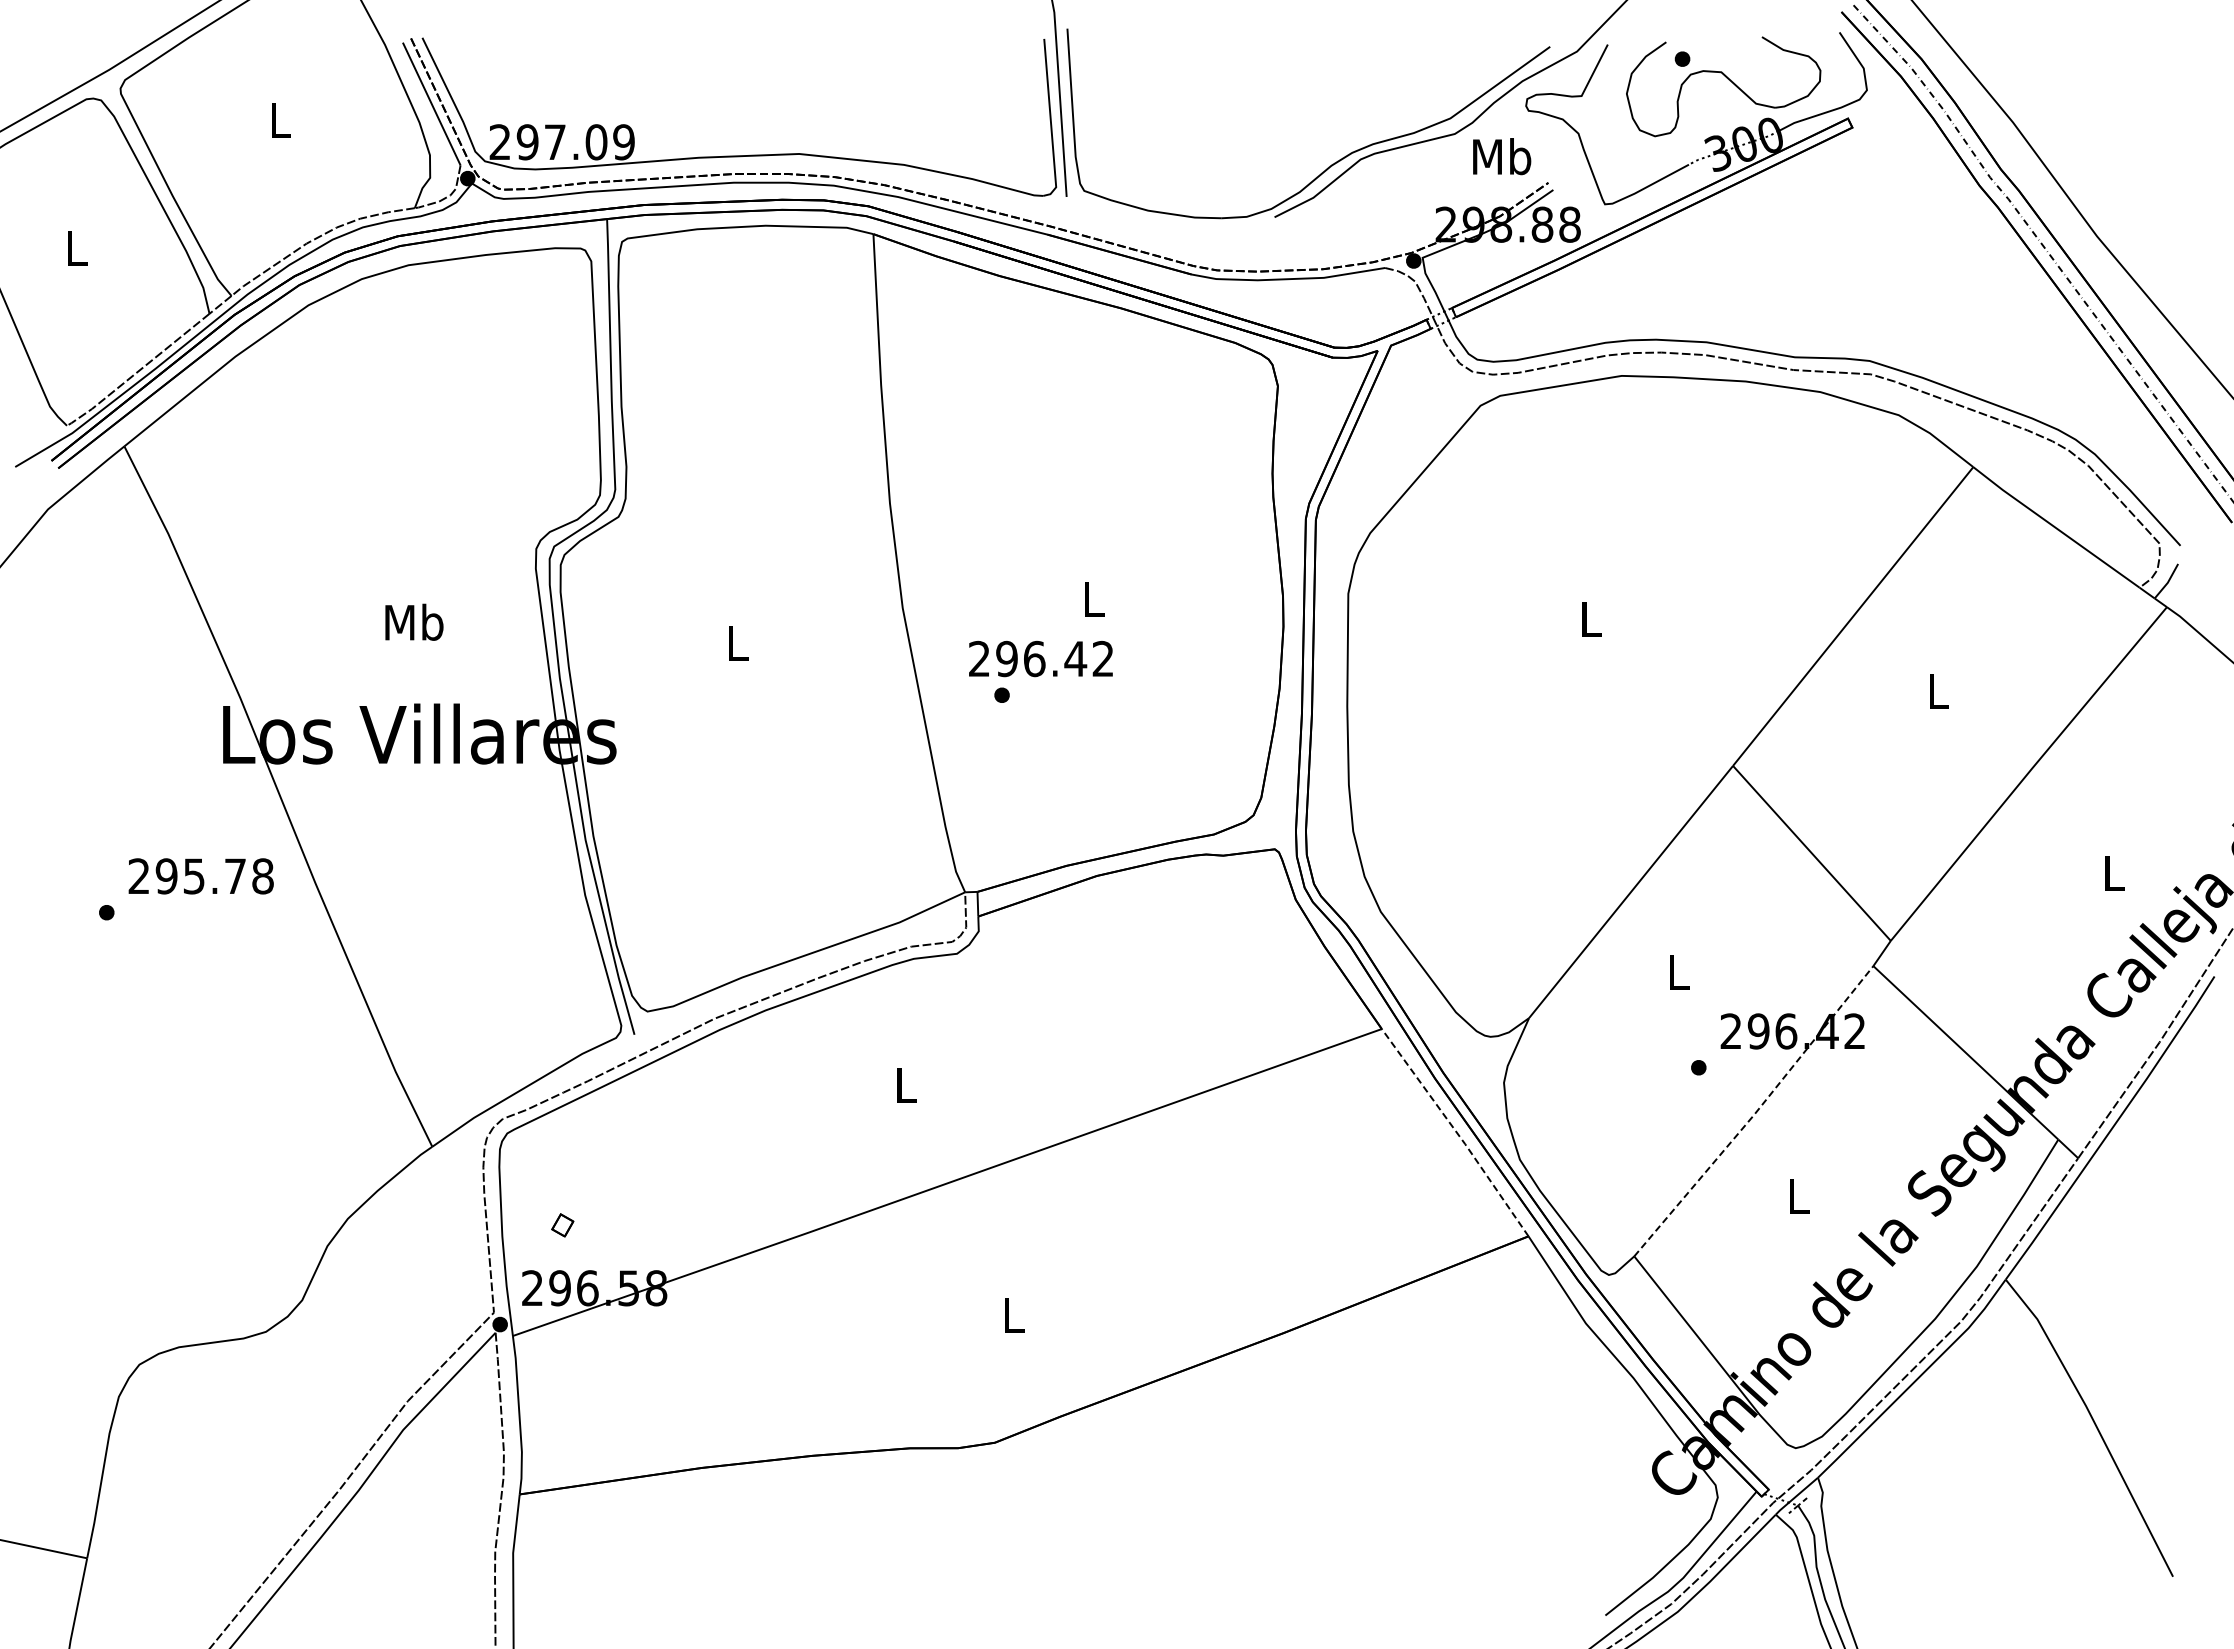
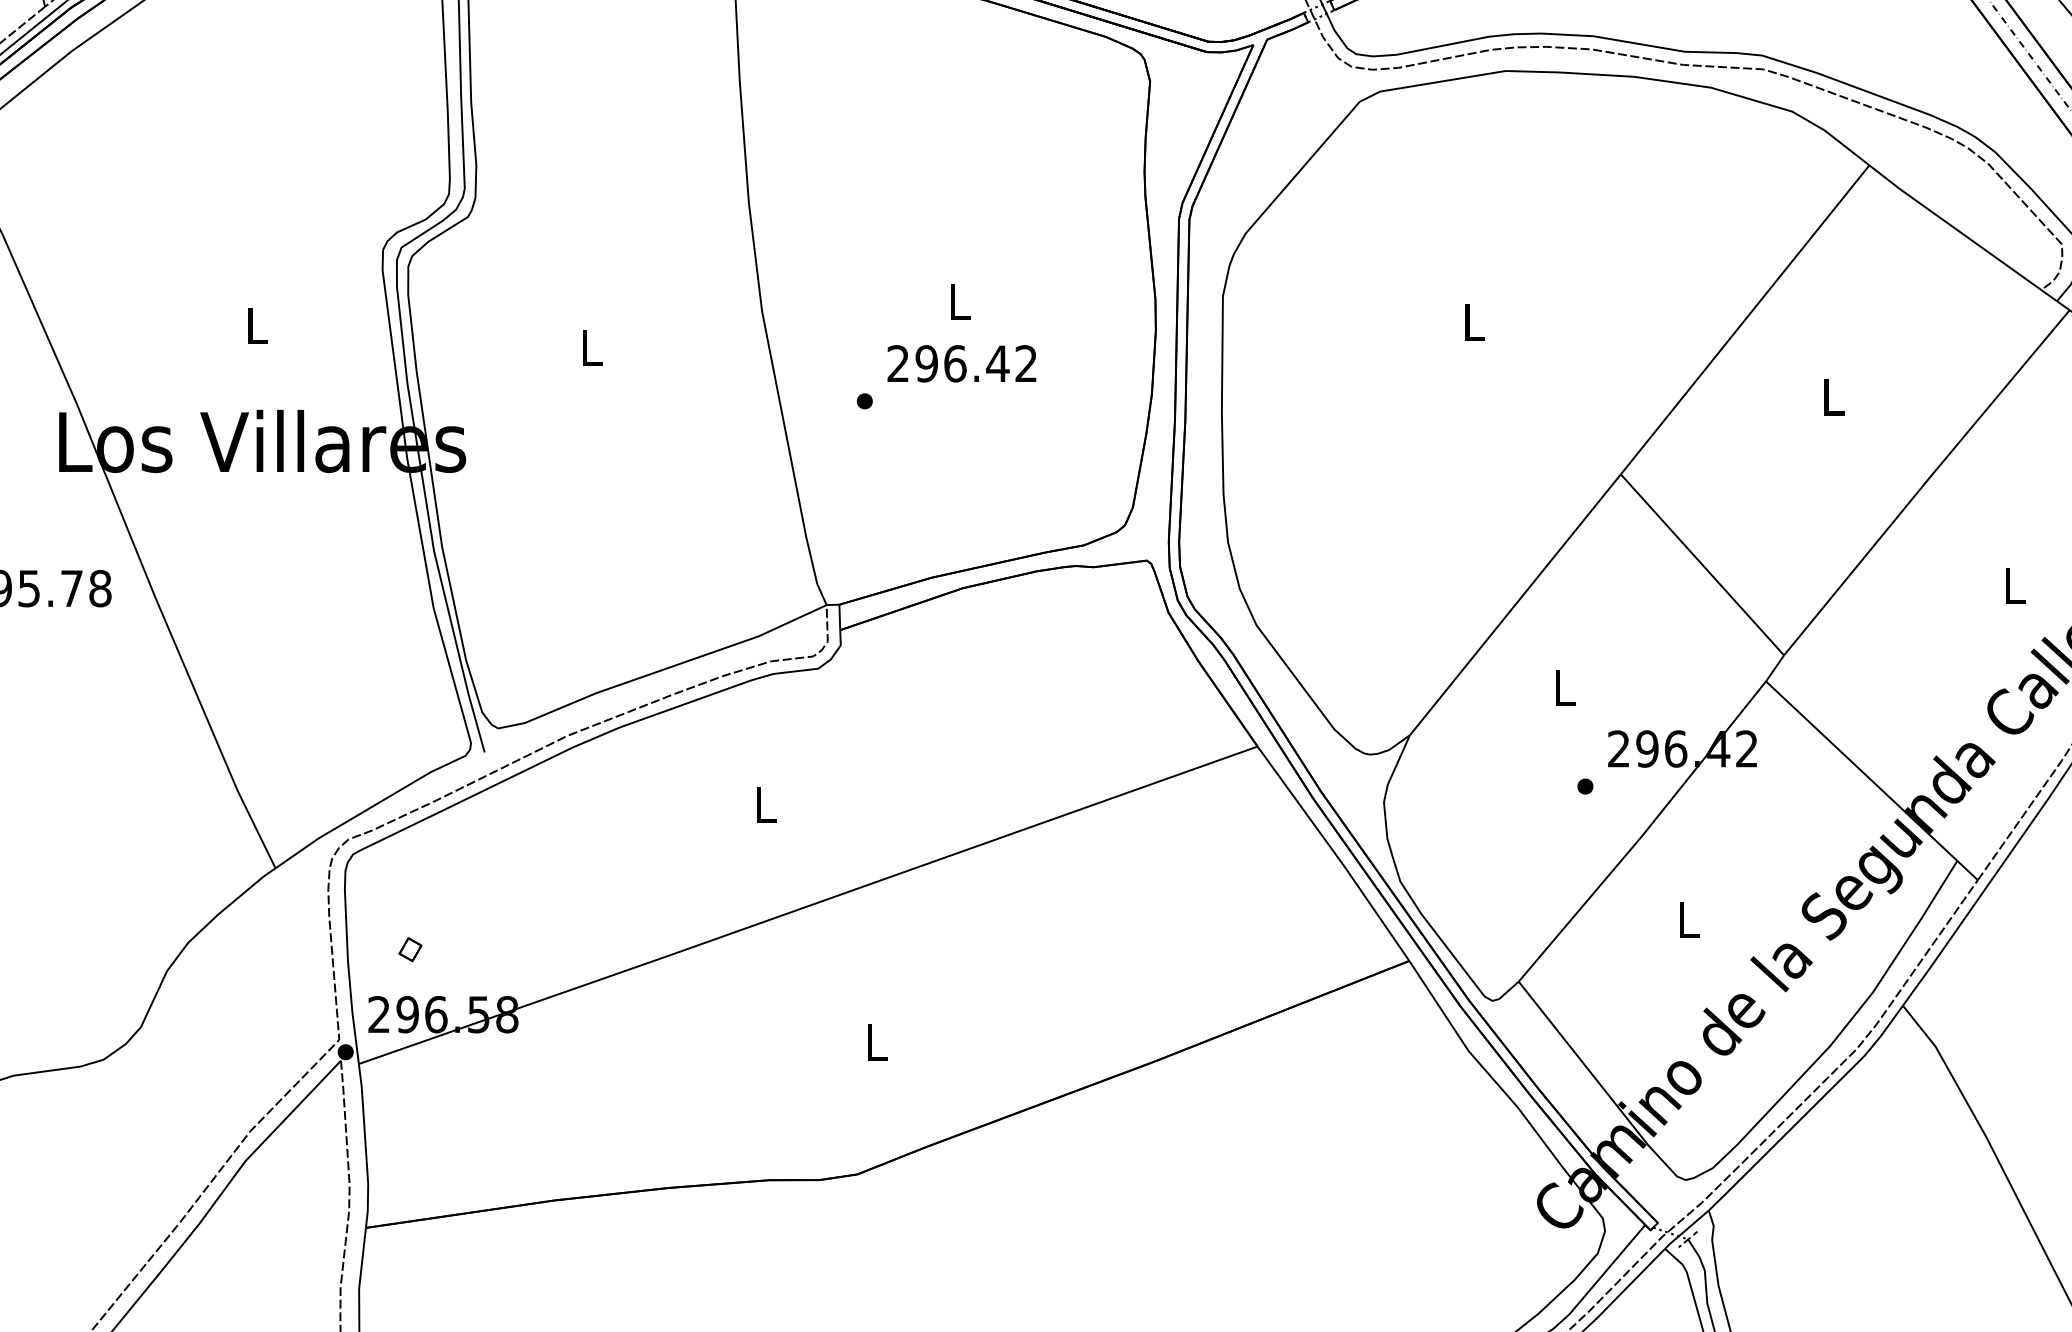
text: (414, 621) -> (257, 325), Mb -> L
text: (1040, 658) -> (961, 363), moved
line: (1755, 1113) -> (1644, 833), dashed -> solid
line: (1456, 1132) -> (1334, 853), dashed -> solid

